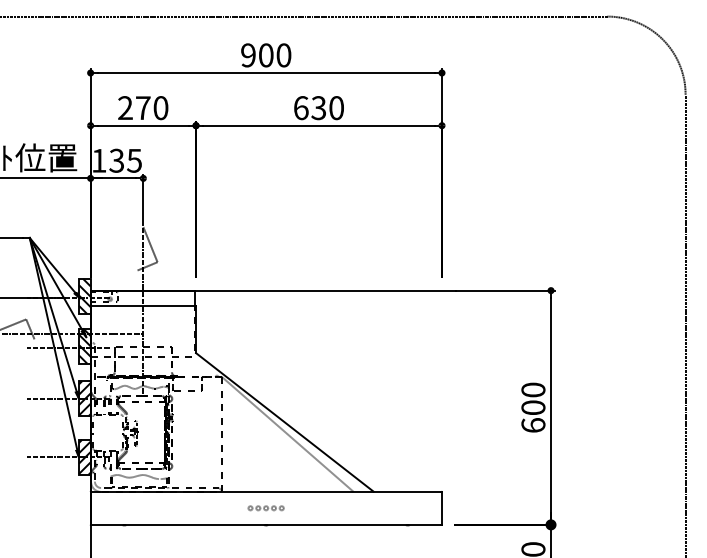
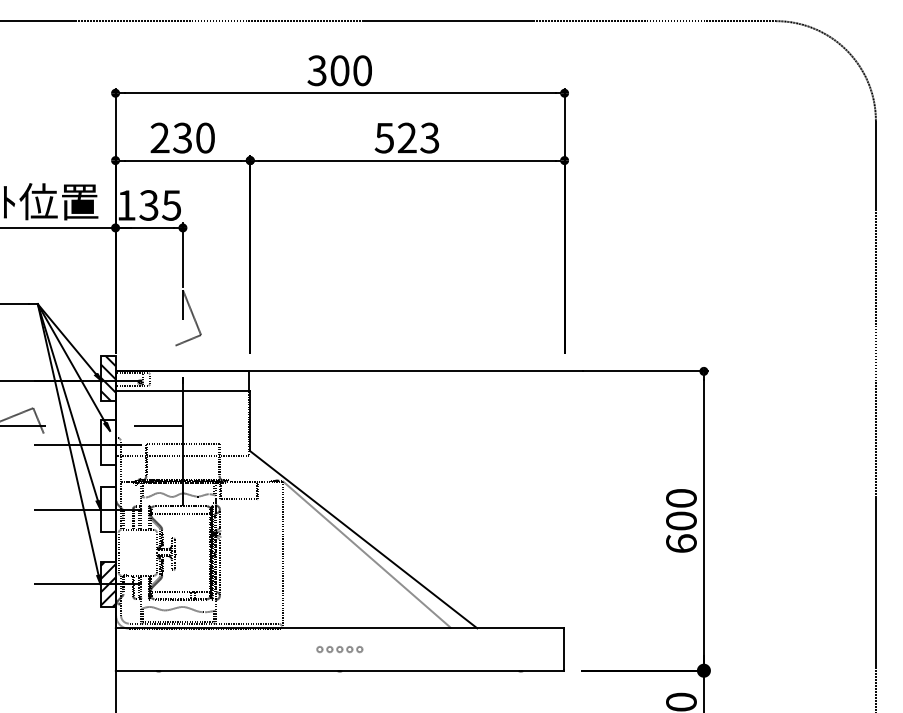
text: (247, 55) -> (316, 70), 900 -> 300
text: (143, 107) -> (182, 137), 270 -> 230
text: (318, 107) -> (406, 137), 630 -> 523
hatch: (84, 345) -> (107, 441), removed
hatch: (84, 398) -> (107, 509), removed

